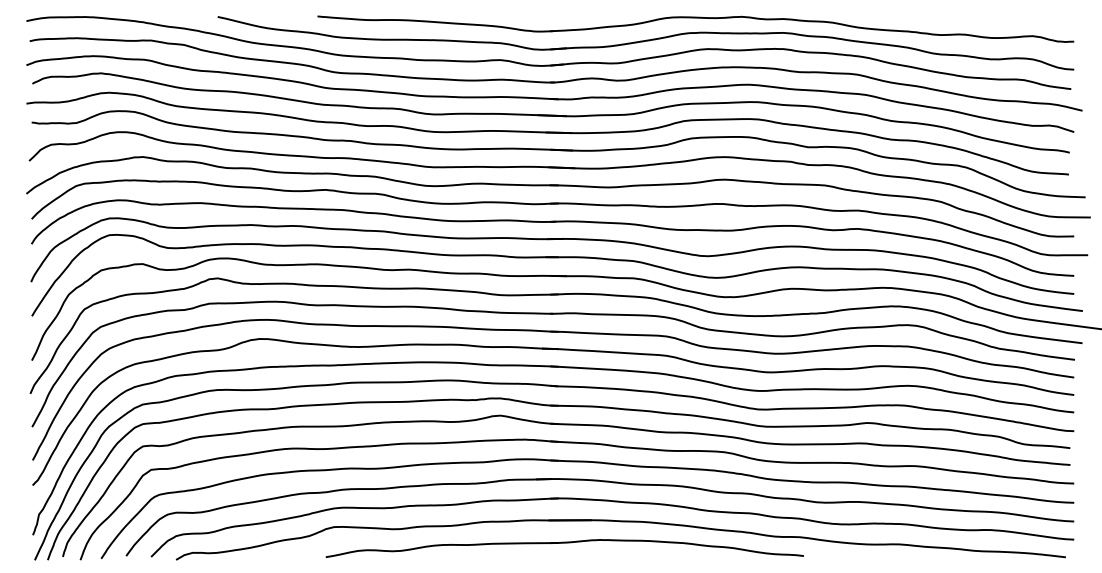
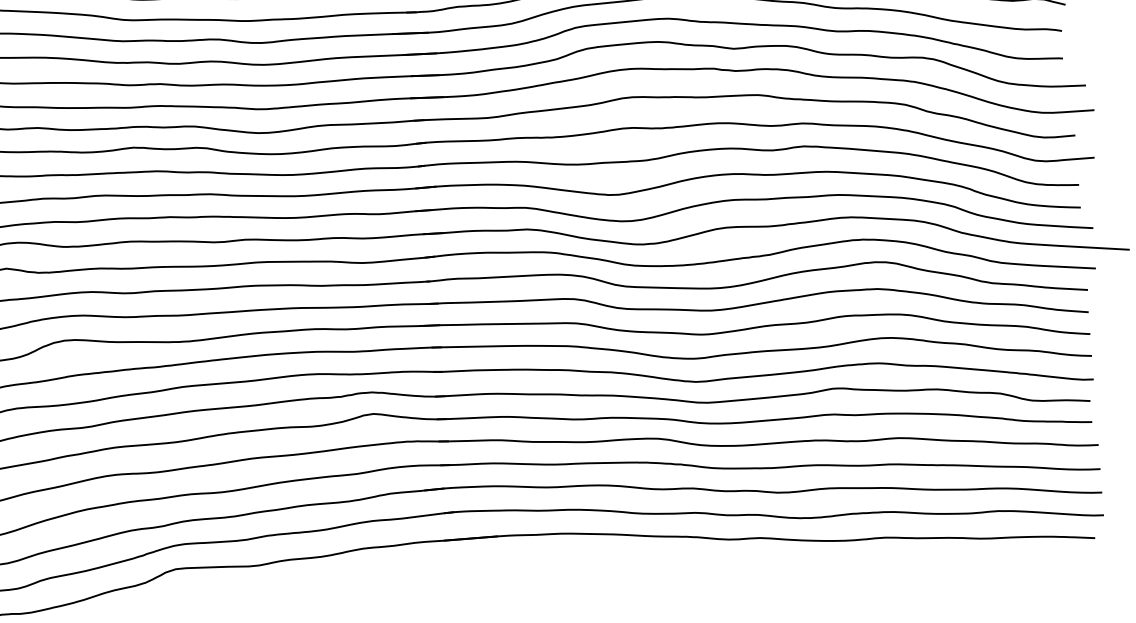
part: (564, 548) -> (466, 574), removed

